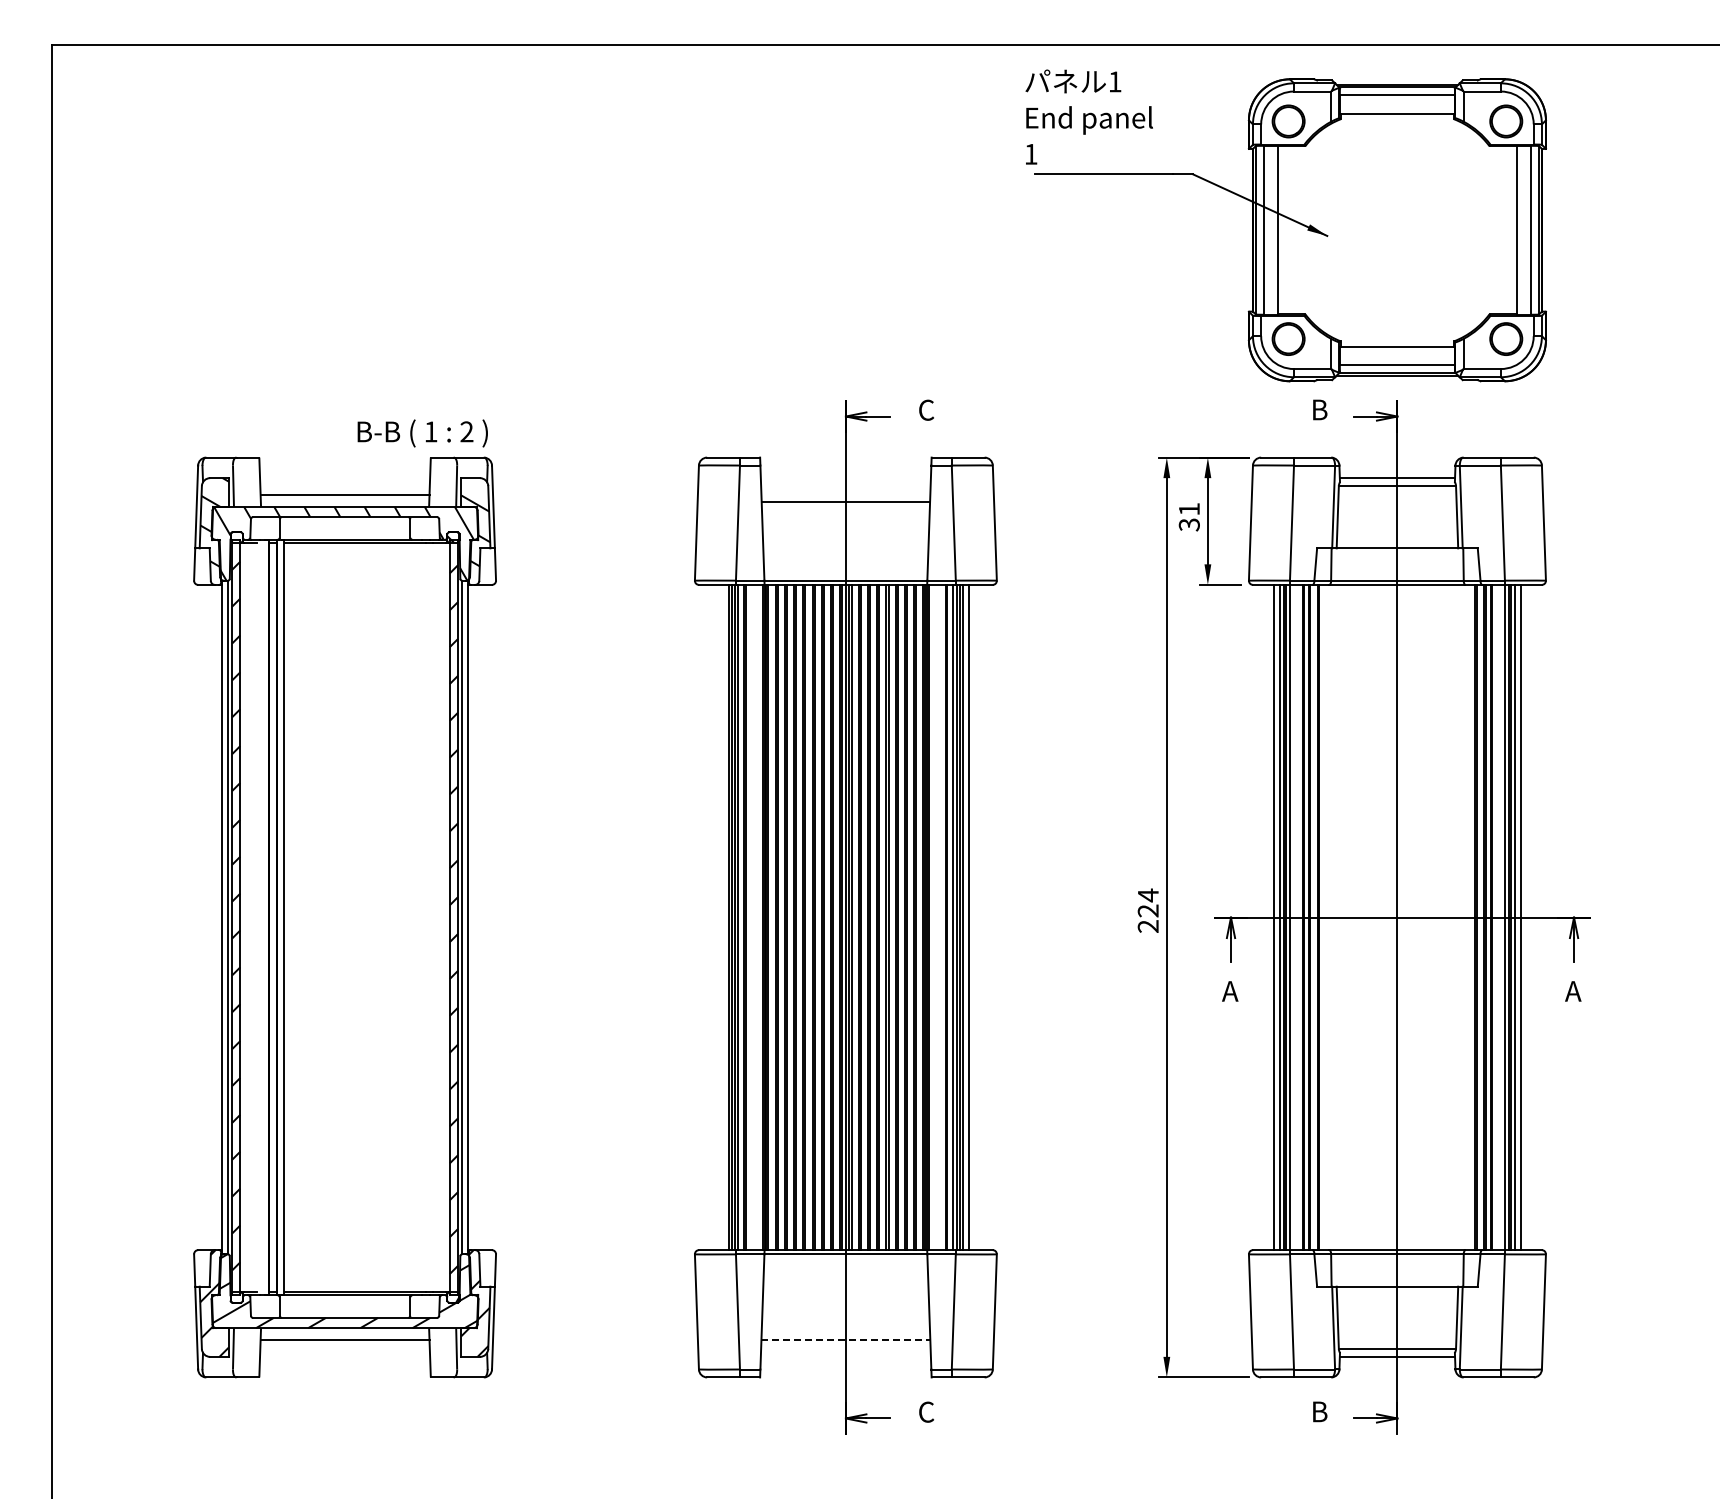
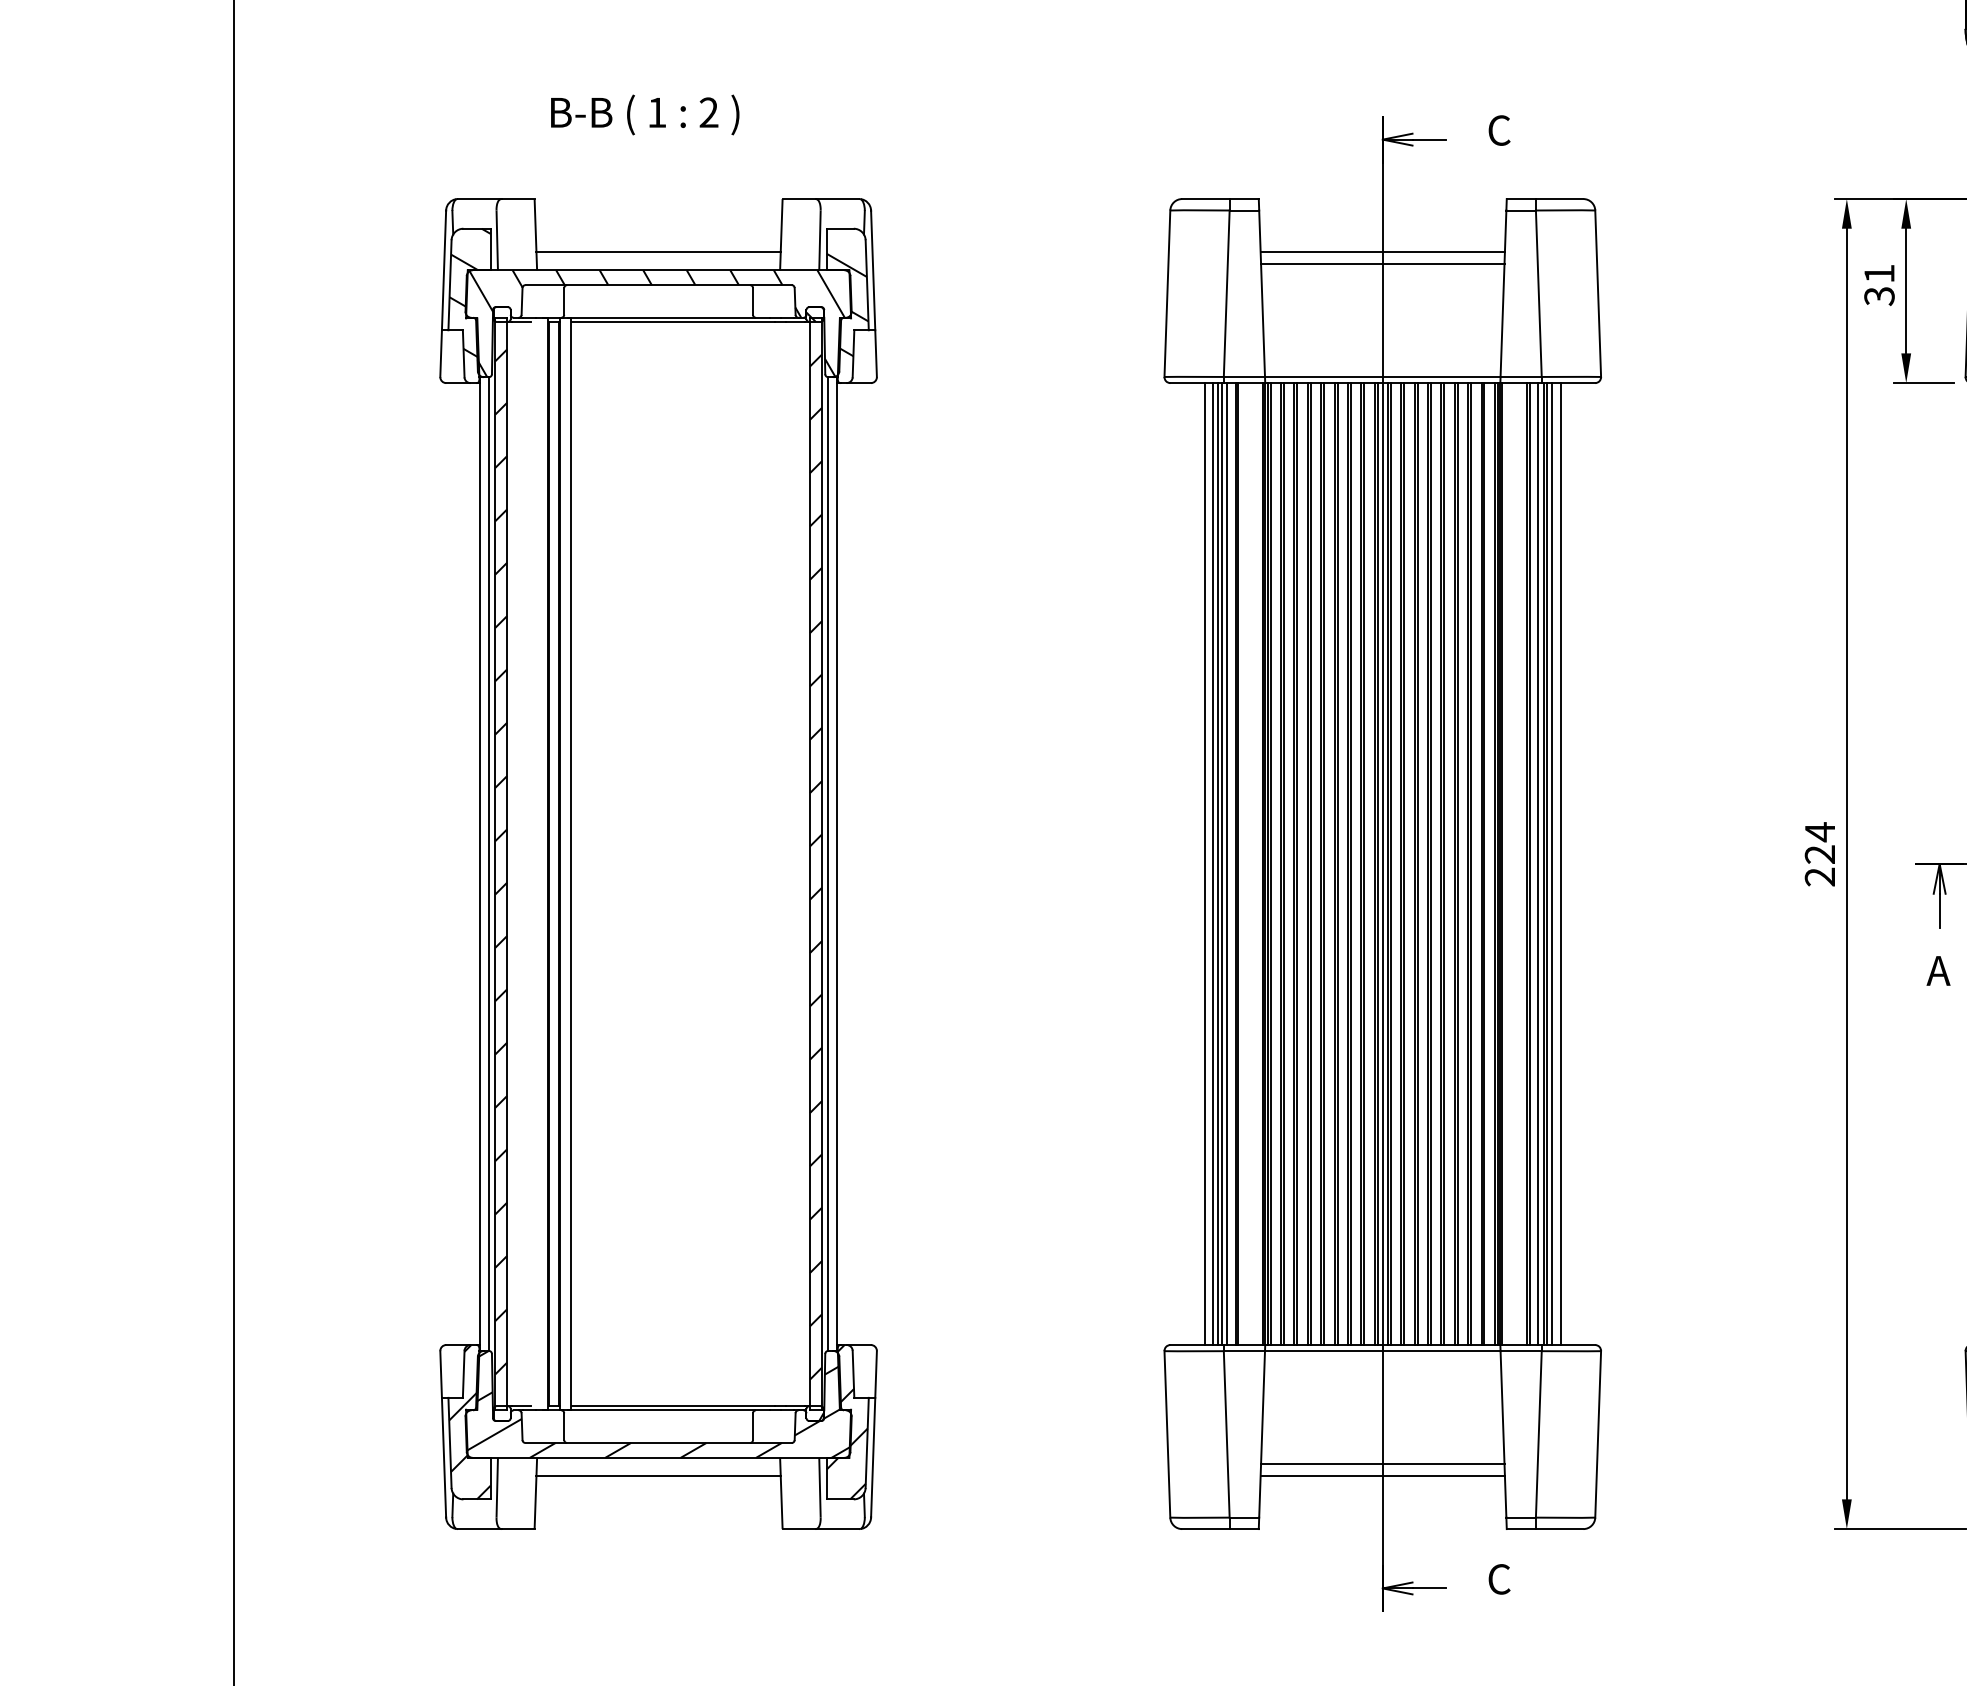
text: (422, 433) -> (644, 115), moved
line: (845, 494) -> (1382, 252), added
line: (722, 917) -> (1204, 864), added
line: (845, 1332) -> (1382, 1464), added
line: (846, 1340) -> (1383, 1475), dashed -> solid

